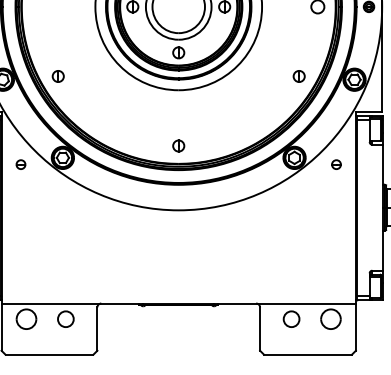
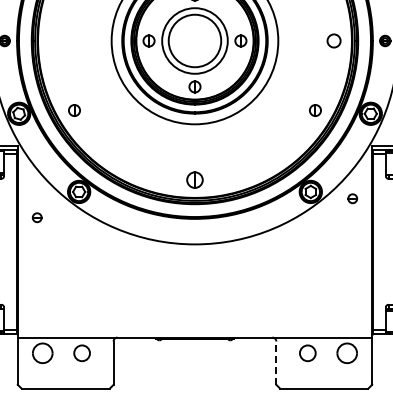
part: (178, 145) -> (194, 179), size x1.4
part: (20, 164) -> (36, 217), moved
line: (260, 329) -> (276, 363), solid -> dashed

